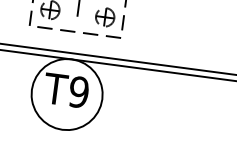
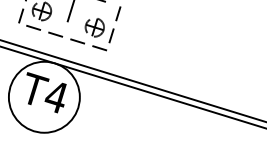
text: (78, 92) -> (55, 97), T9 -> T4

